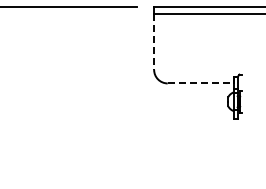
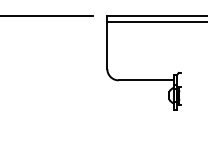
line: (154, 42) -> (107, 46), dashed -> solid
line: (201, 83) -> (146, 80), dashed -> solid

